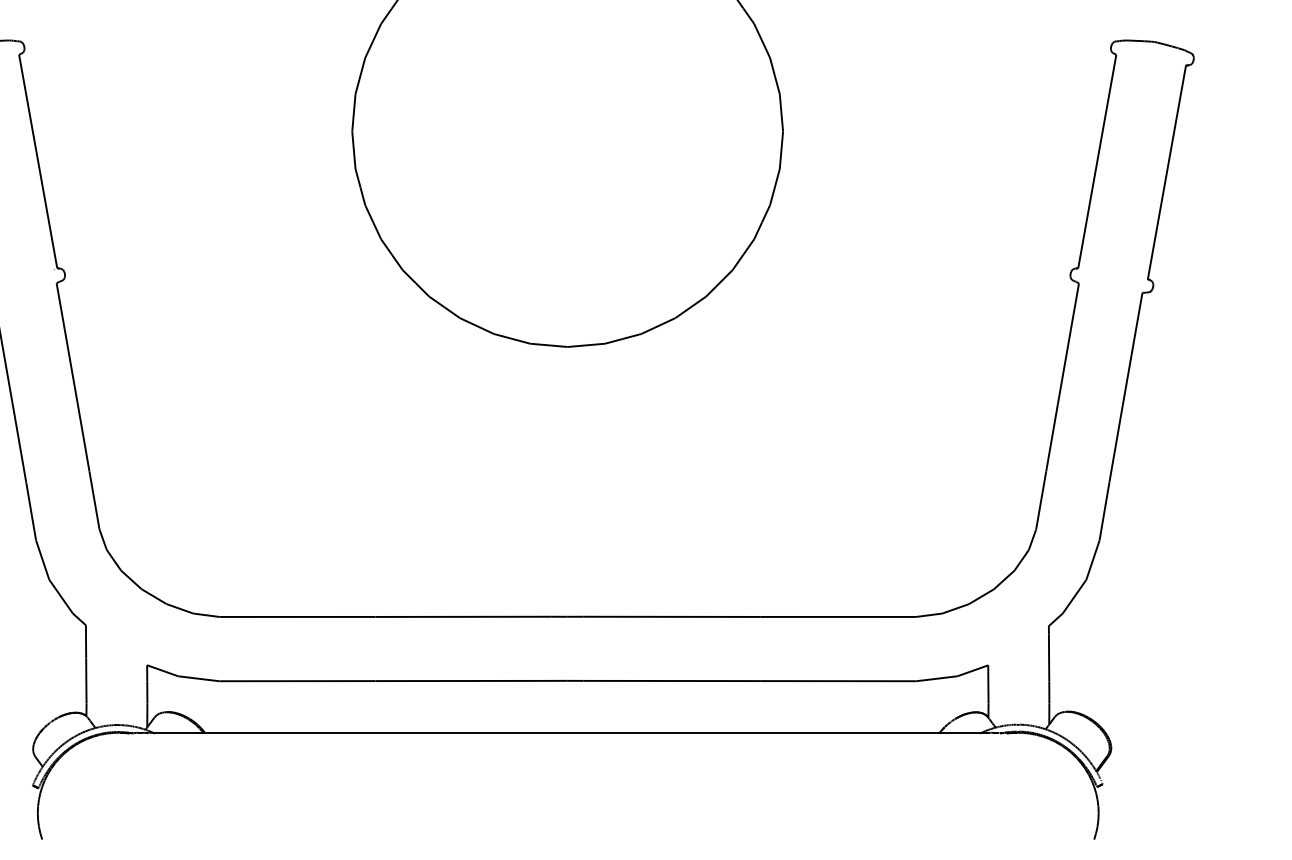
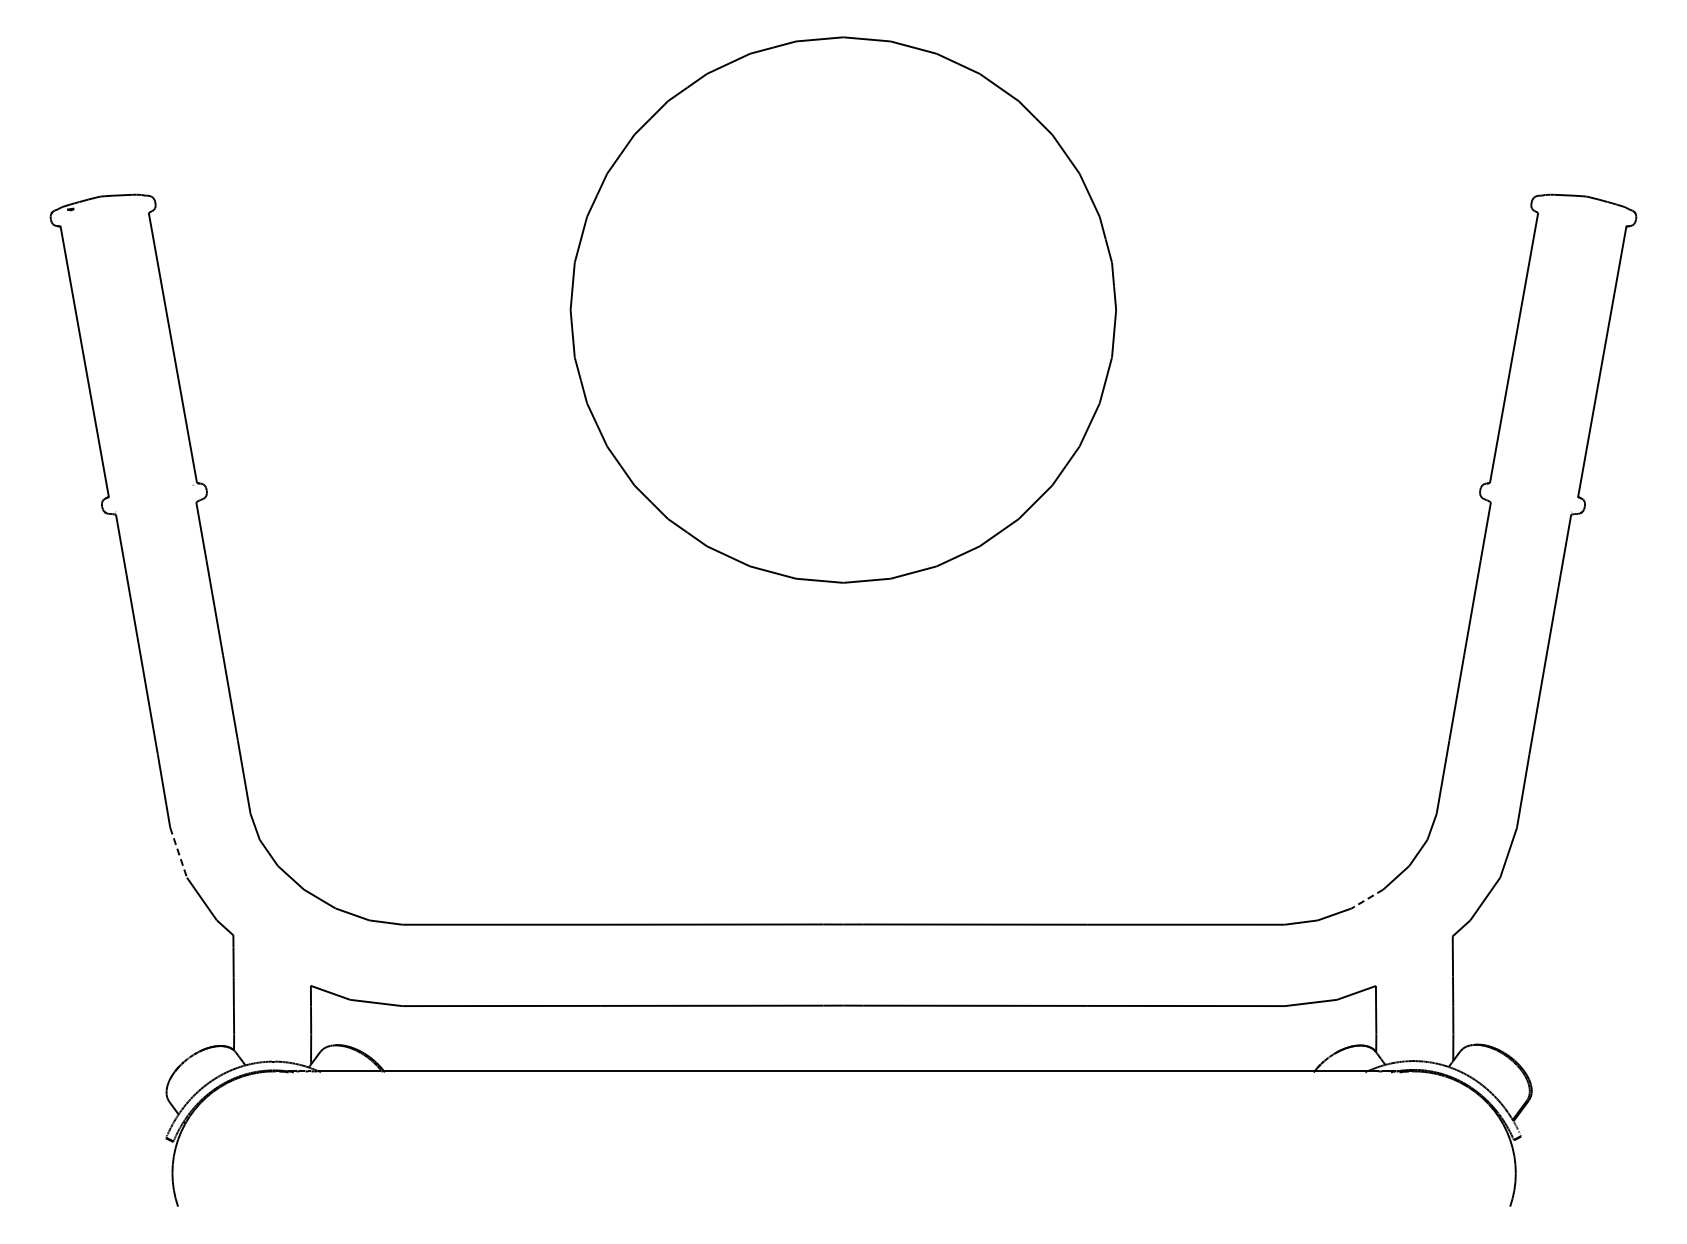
line: (42, 560) -> (178, 853), solid -> dashed
line: (981, 597) -> (1367, 899), solid -> dashed

